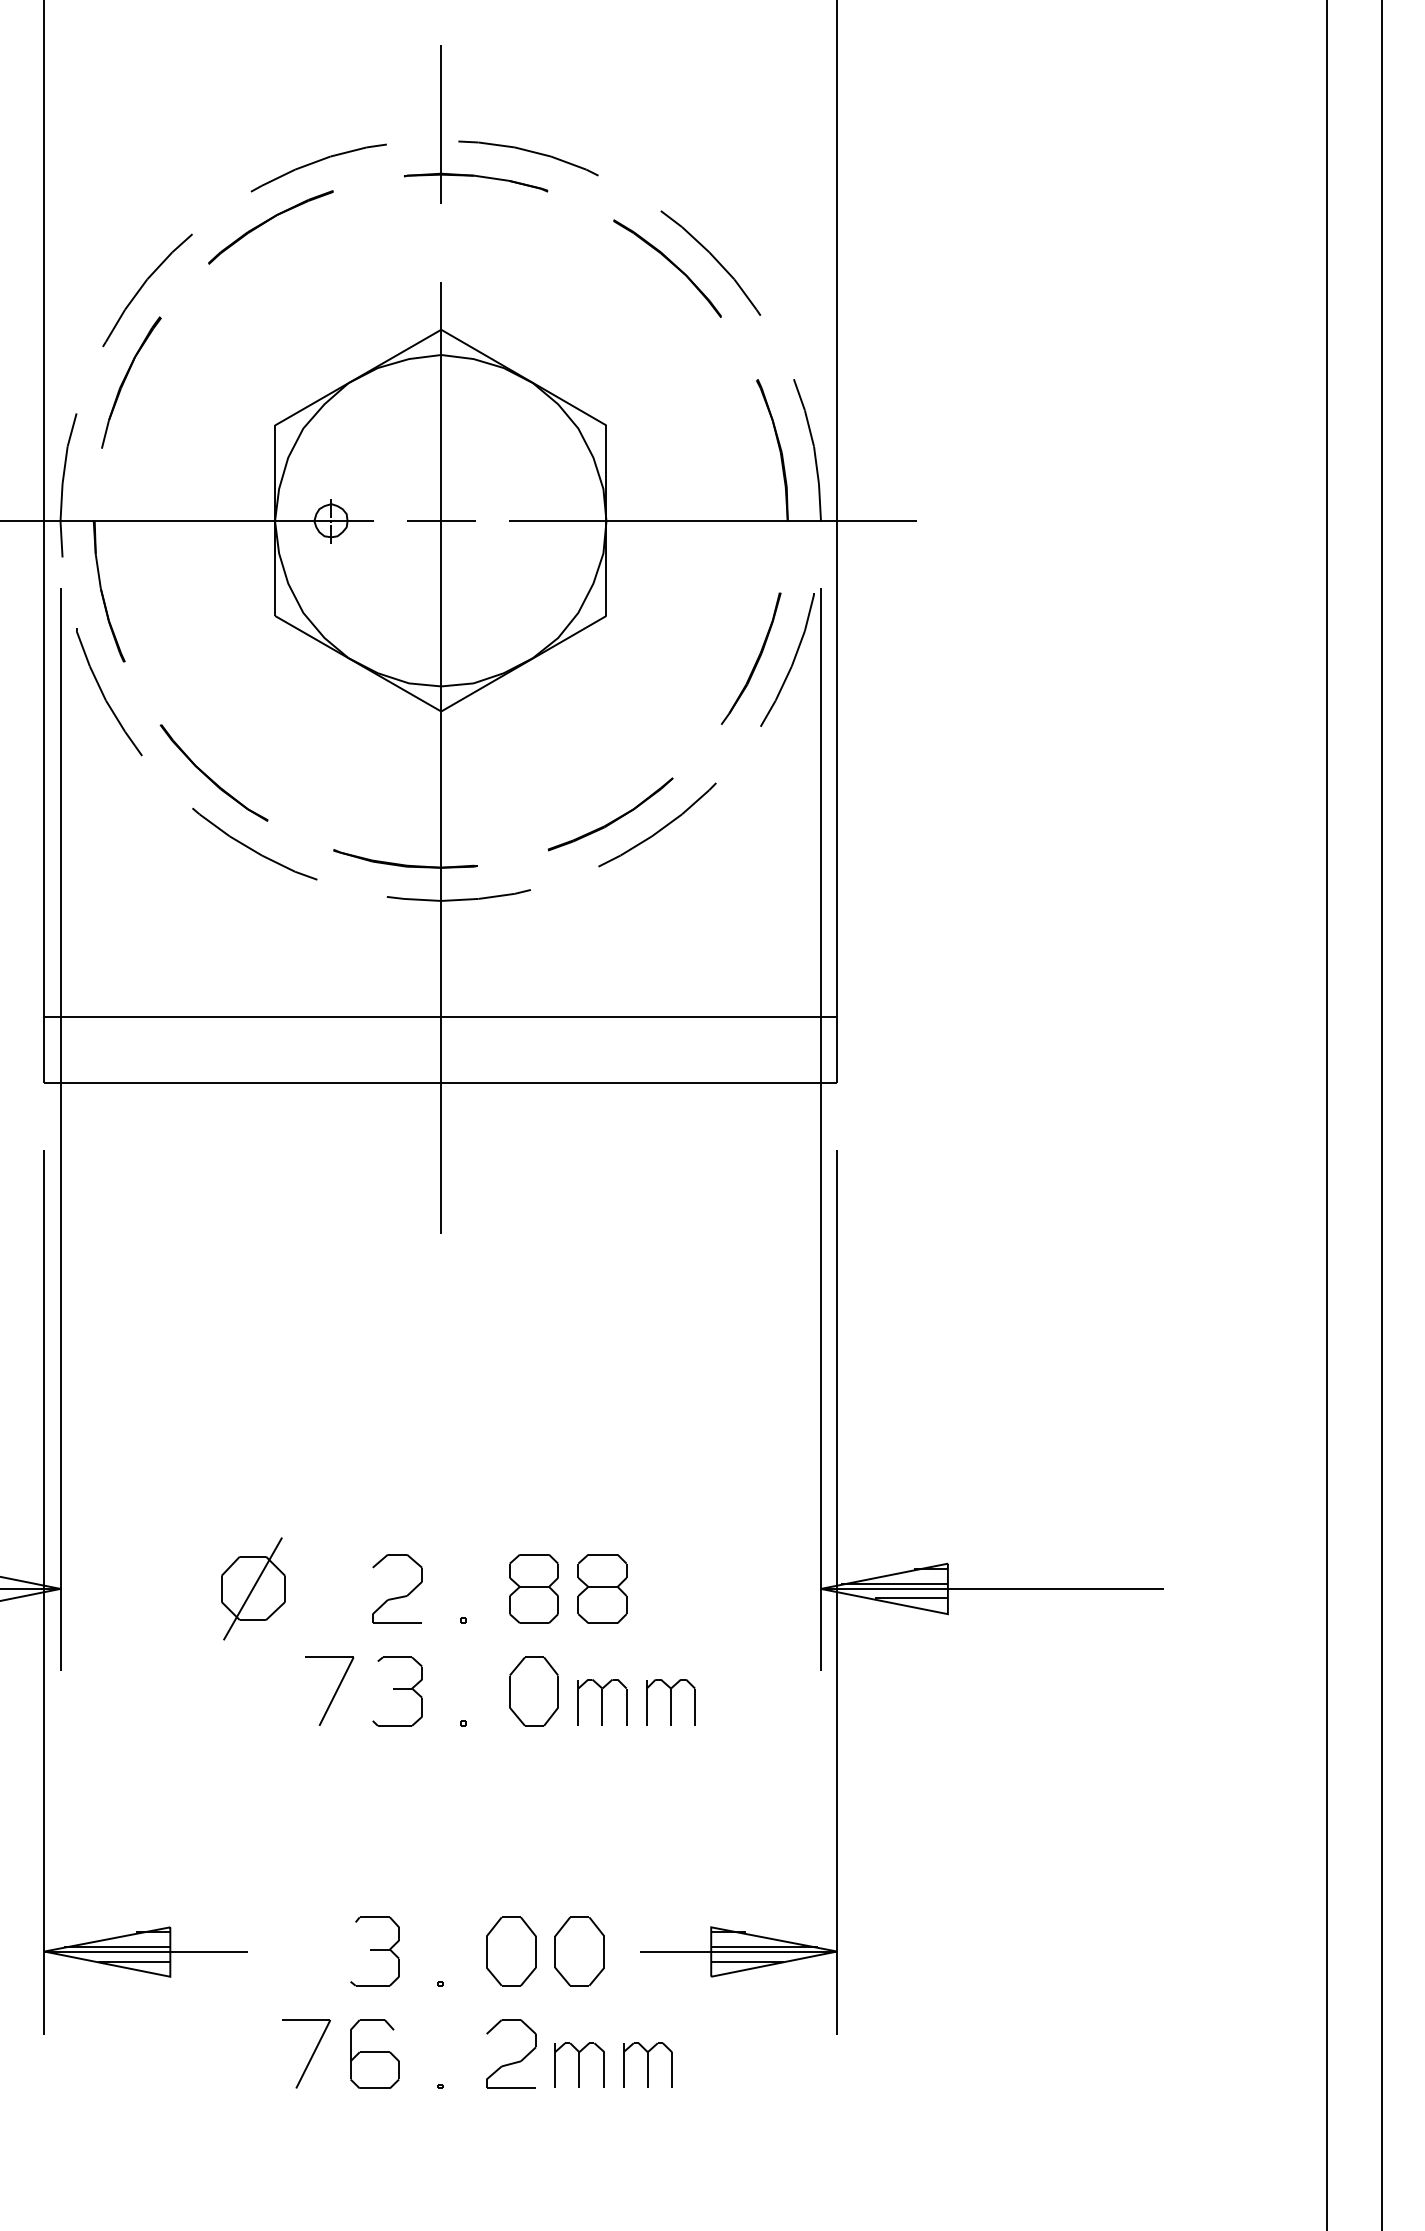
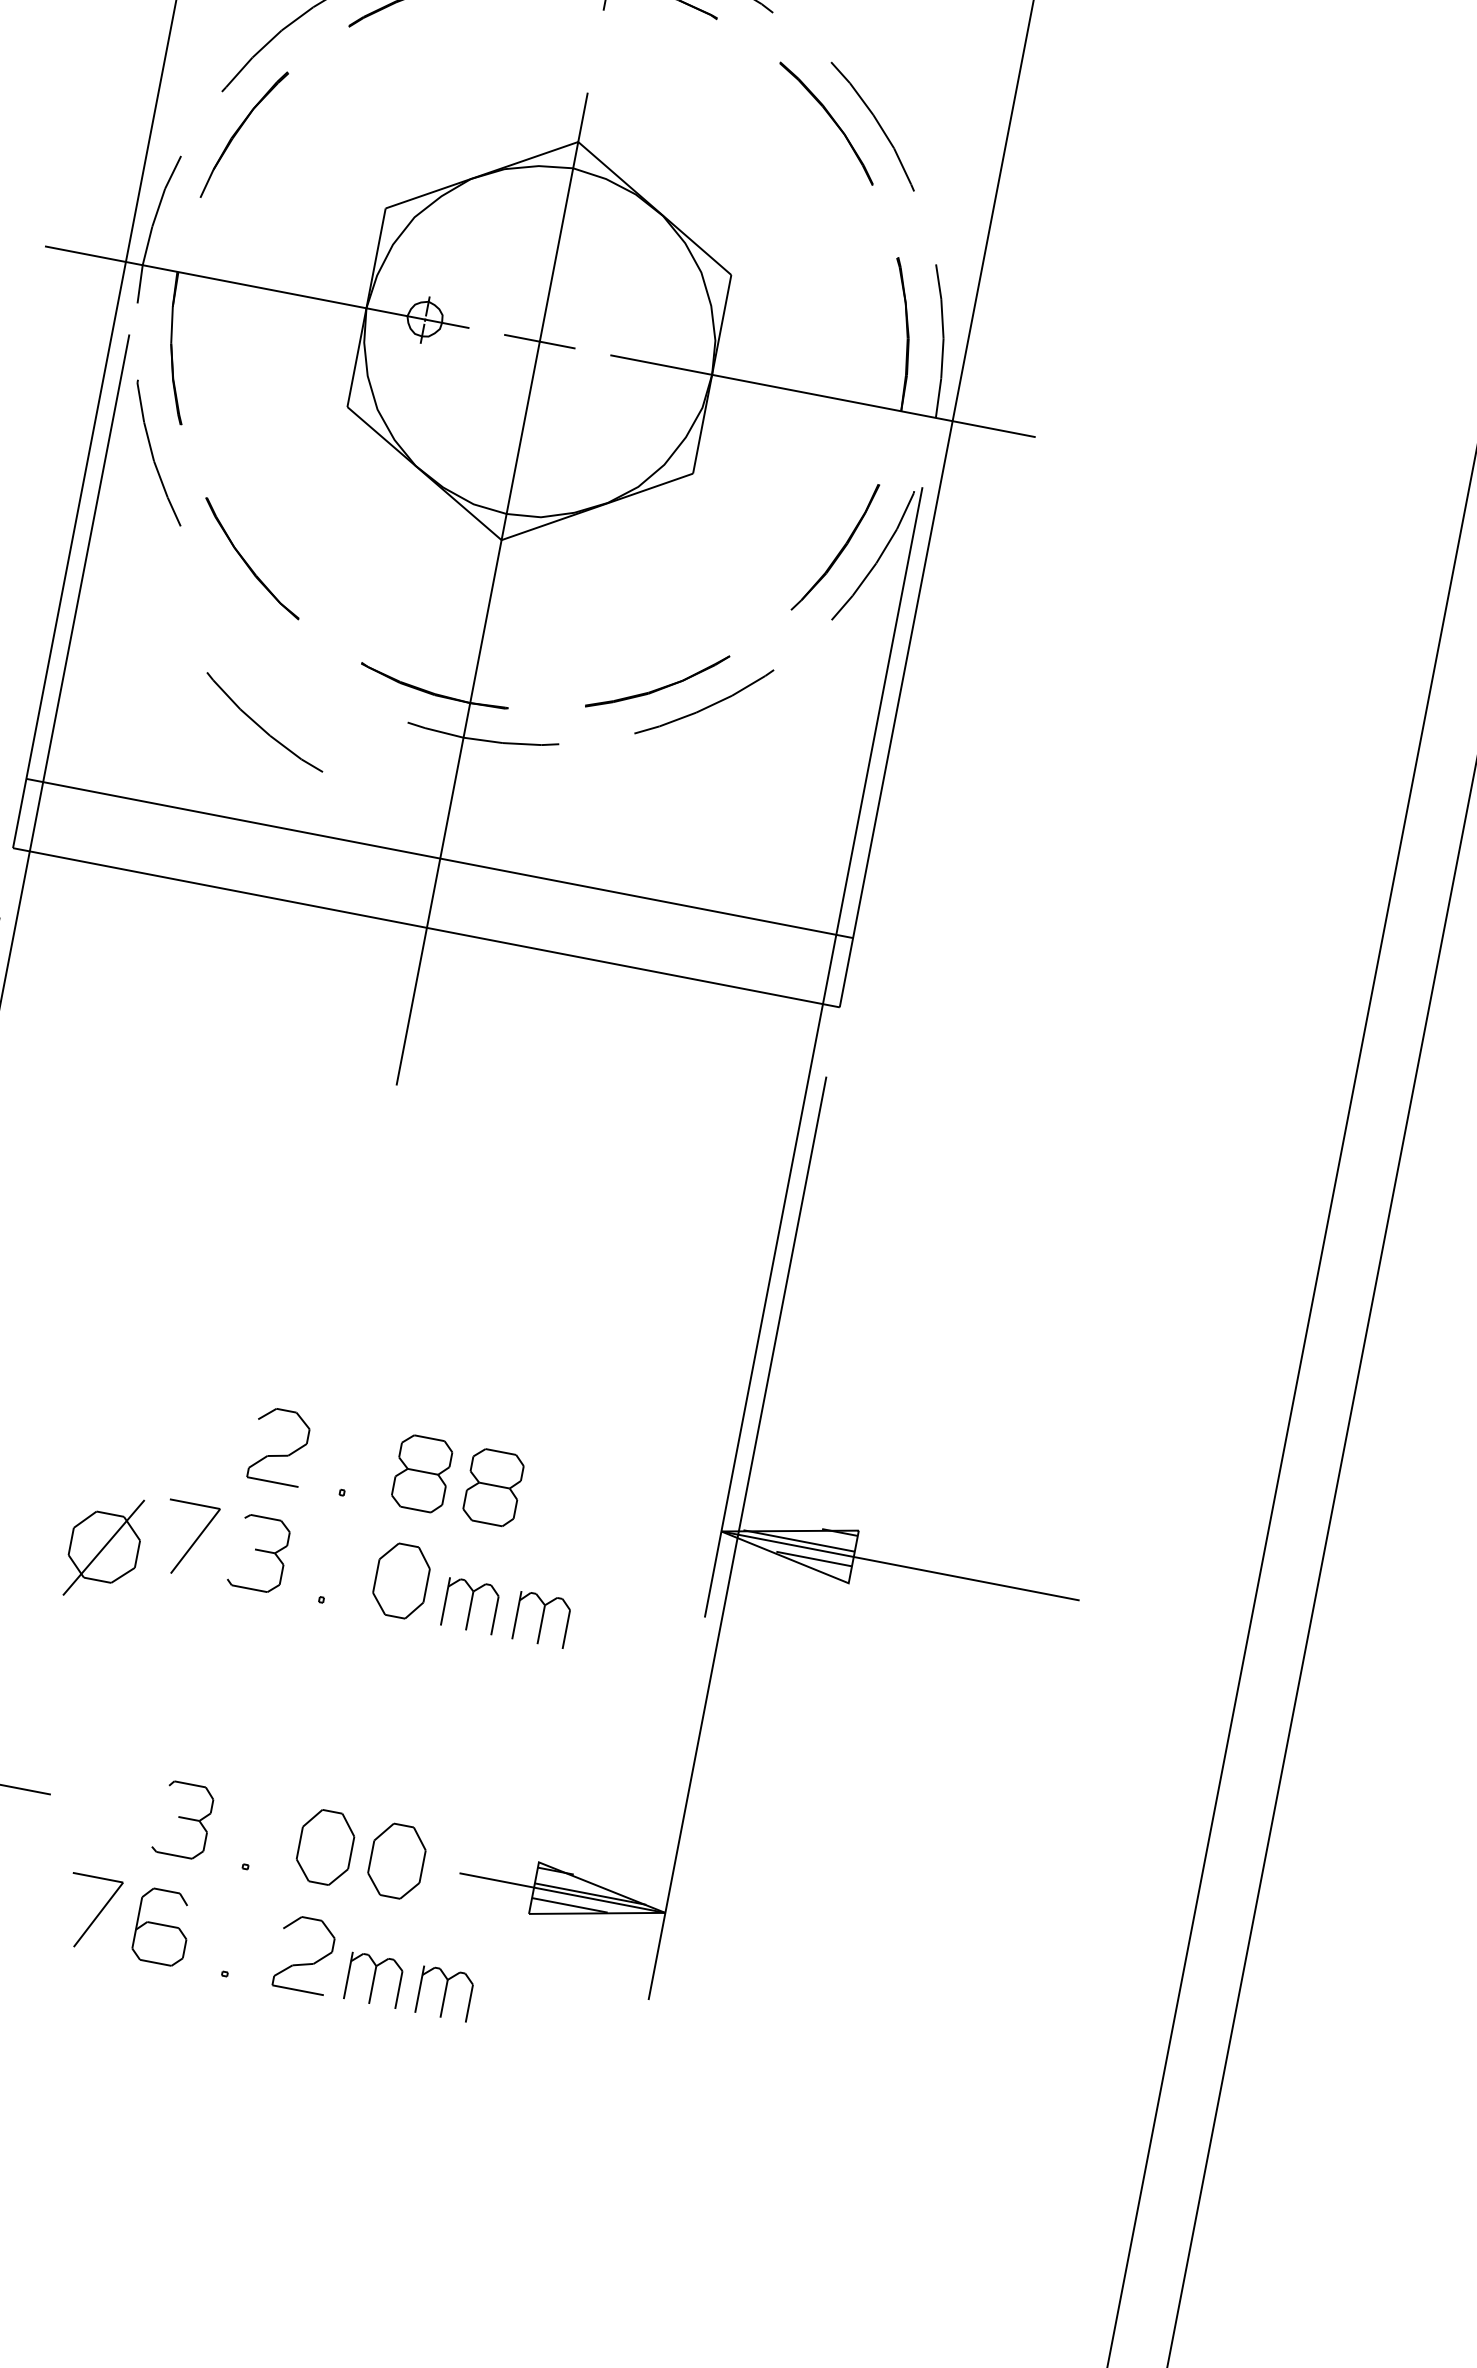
part: (254, 843) -> (264, 721), moved
part: (253, 1588) -> (104, 1547), moved

